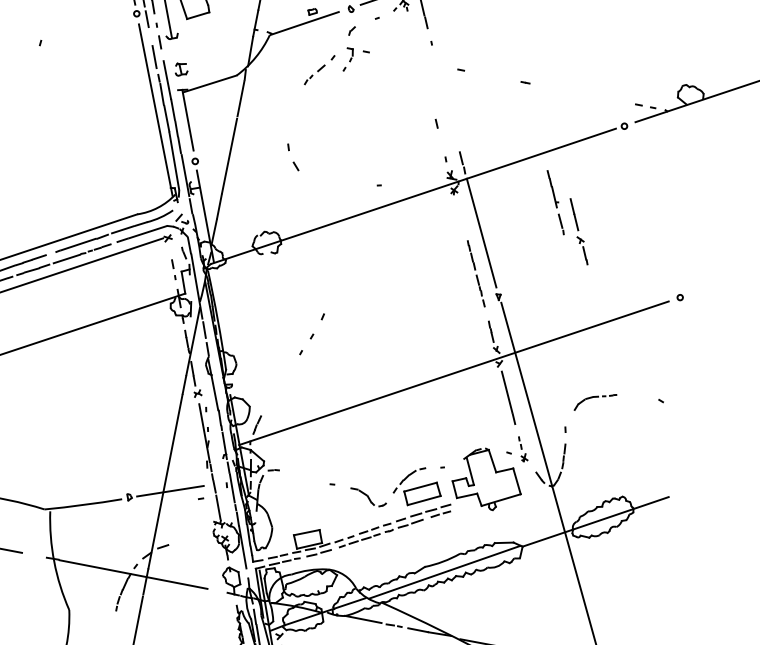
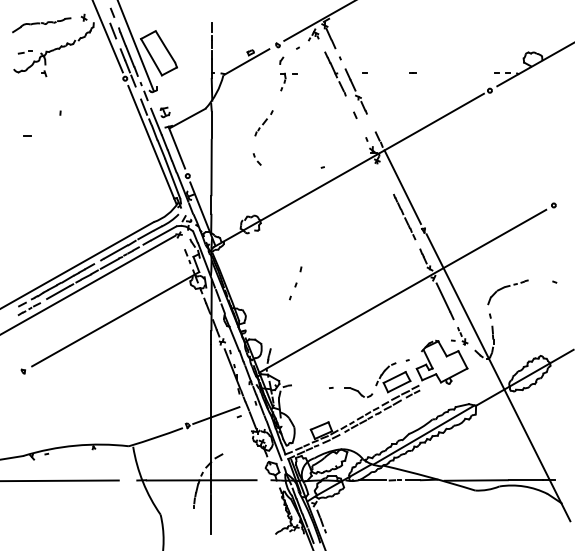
part: (318, 70) -> (263, 123), moved
part: (292, 157) -> (256, 159), size x0.62
part: (566, 216) -> (345, 82), moved
part: (594, 402) -> (507, 292), size x1.43

